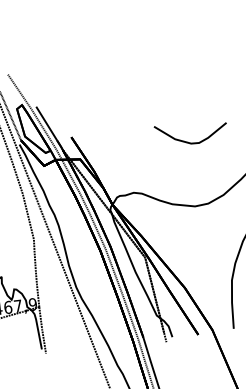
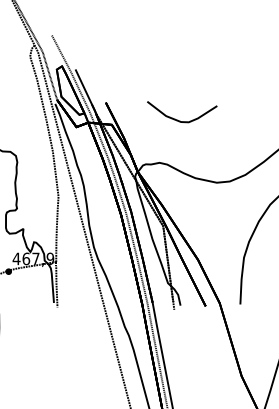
curve: (190, 142) -> (180, 120), moved

